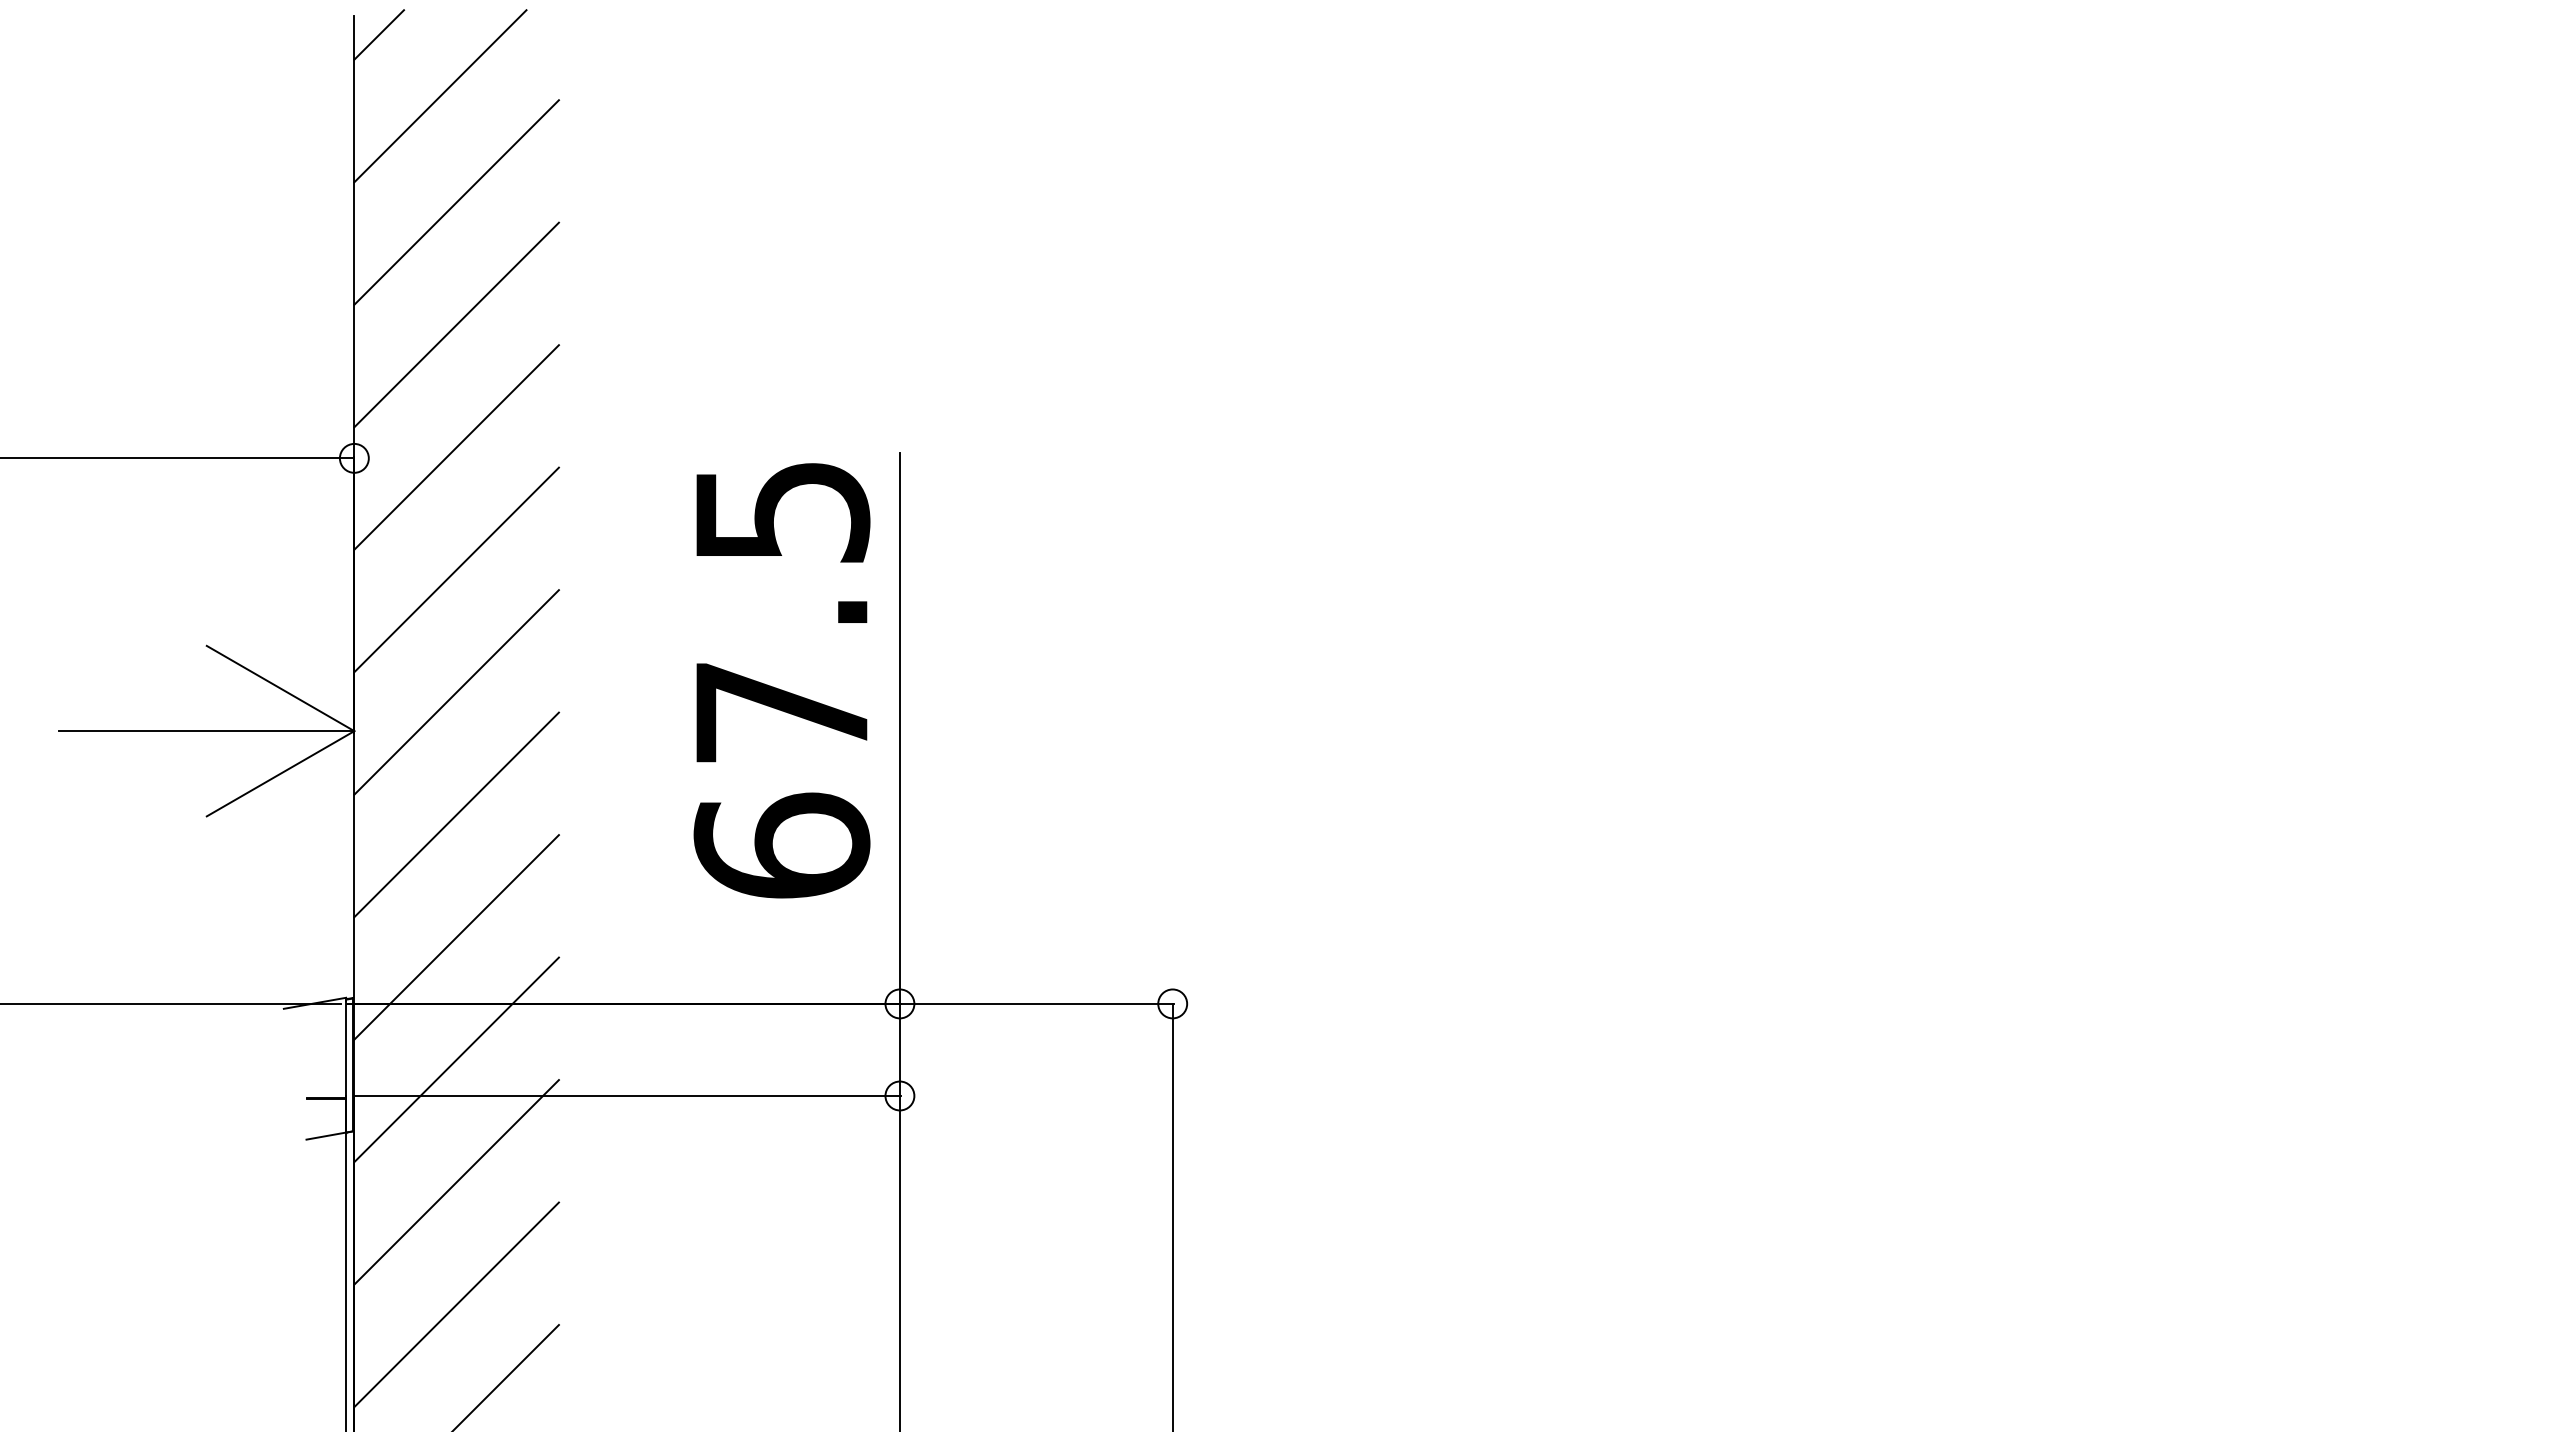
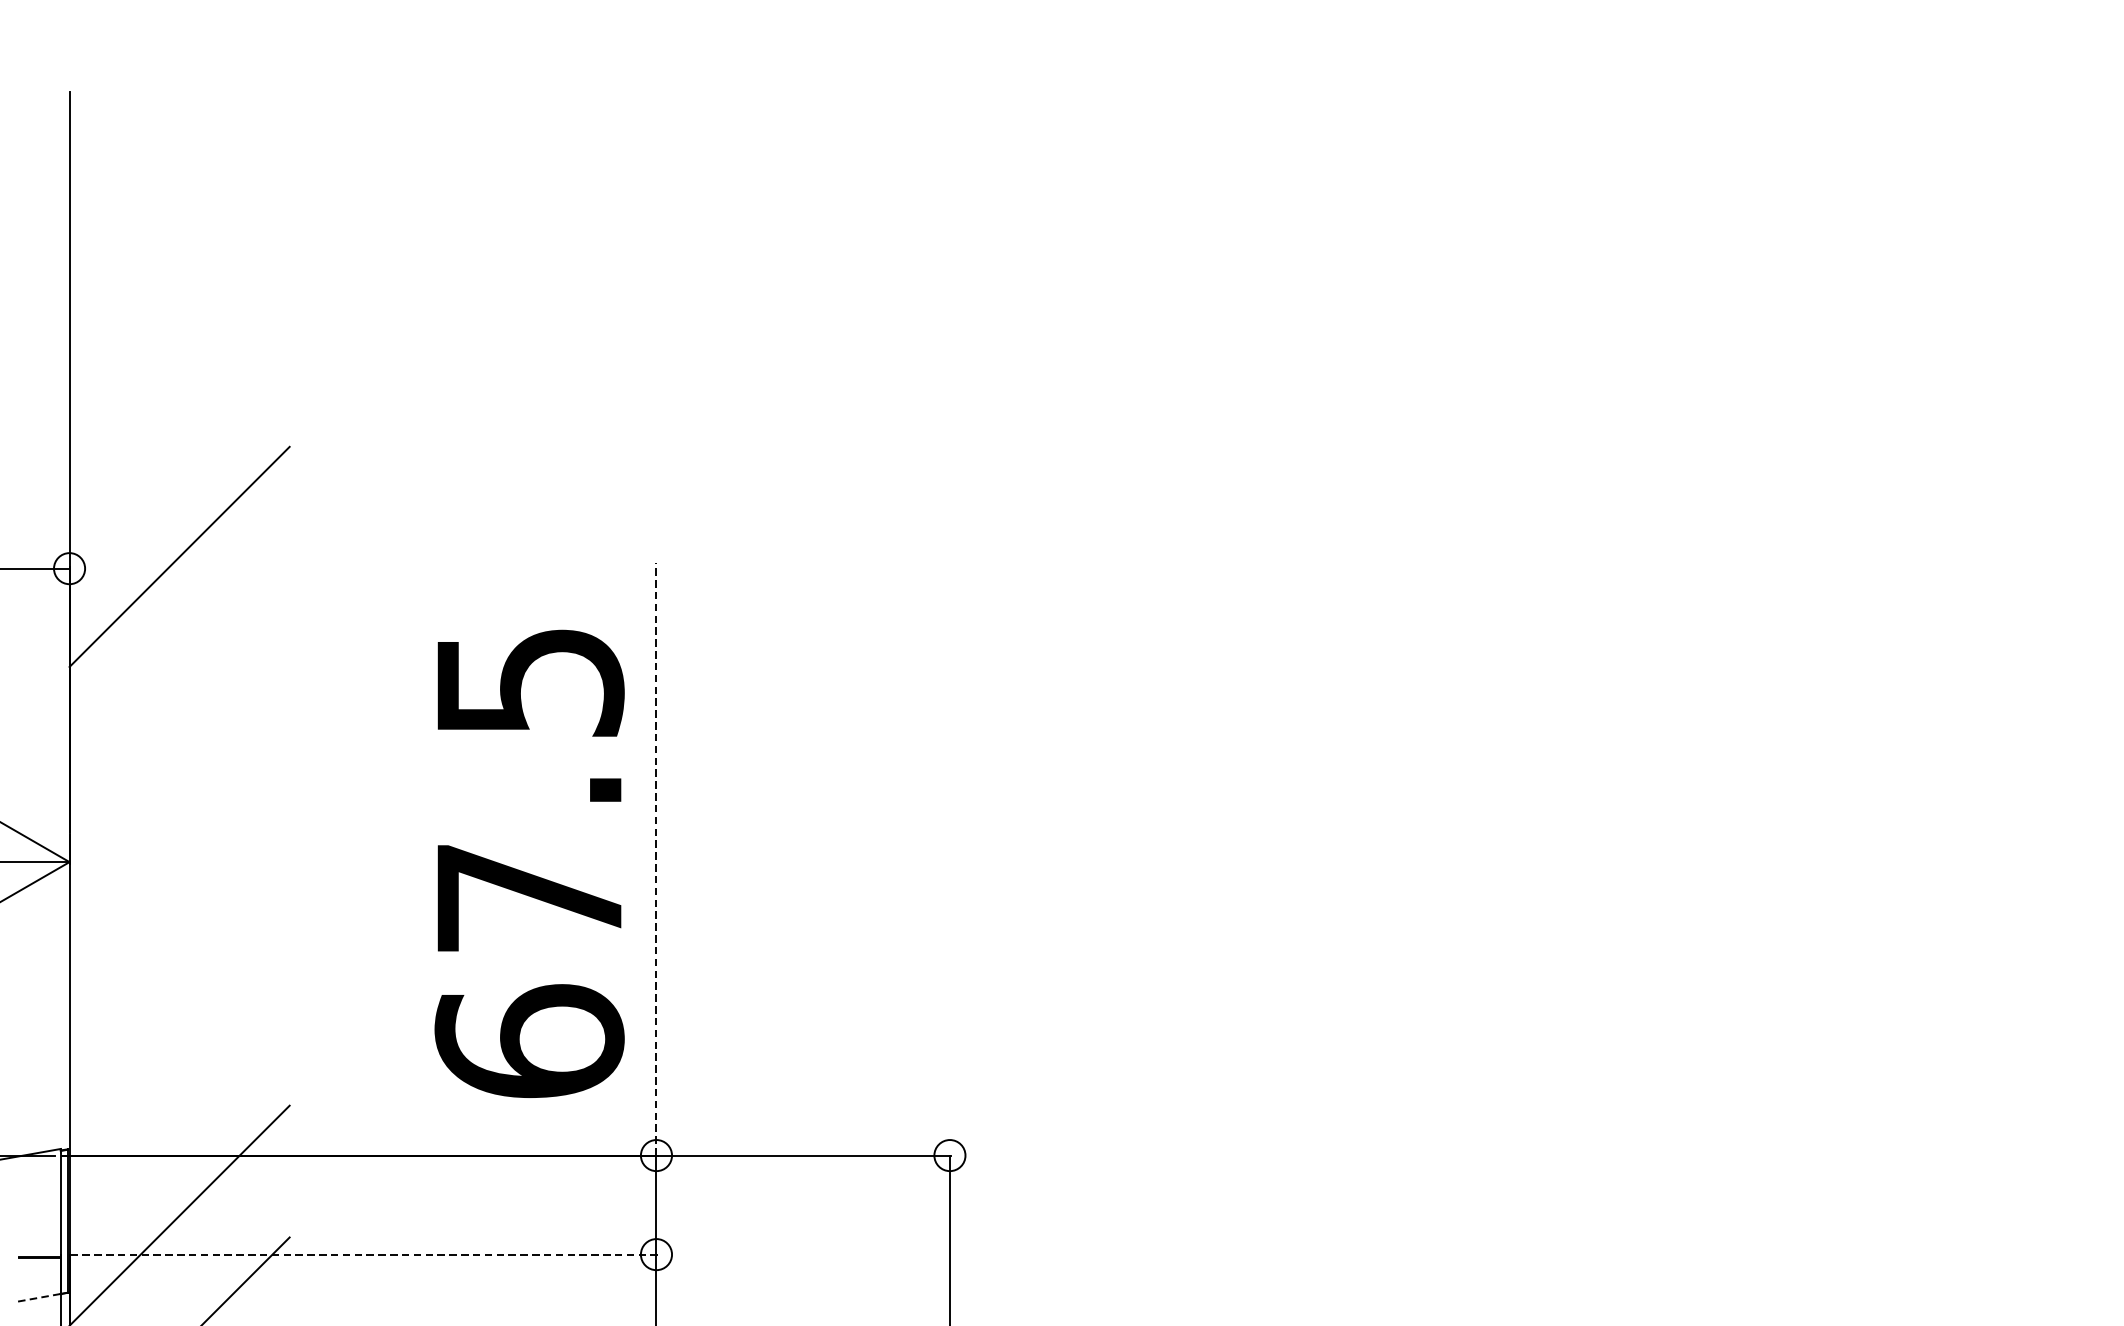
line: (379, 34) -> (96, 112), removed
line: (440, 96) -> (162, 179), removed
line: (456, 202) -> (179, 293), removed
line: (456, 324) -> (179, 424), removed
line: (456, 569) -> (179, 688), removed
text: (781, 680) -> (529, 863), moved
line: (456, 692) -> (179, 820), removed
line: (899, 728) -> (656, 859), solid -> dashed
line: (456, 814) -> (179, 951), removed
line: (456, 937) -> (179, 1084), removed
line: (628, 1095) -> (364, 1254), solid -> dashed
line: (326, 1136) -> (39, 1298), solid -> dashed

